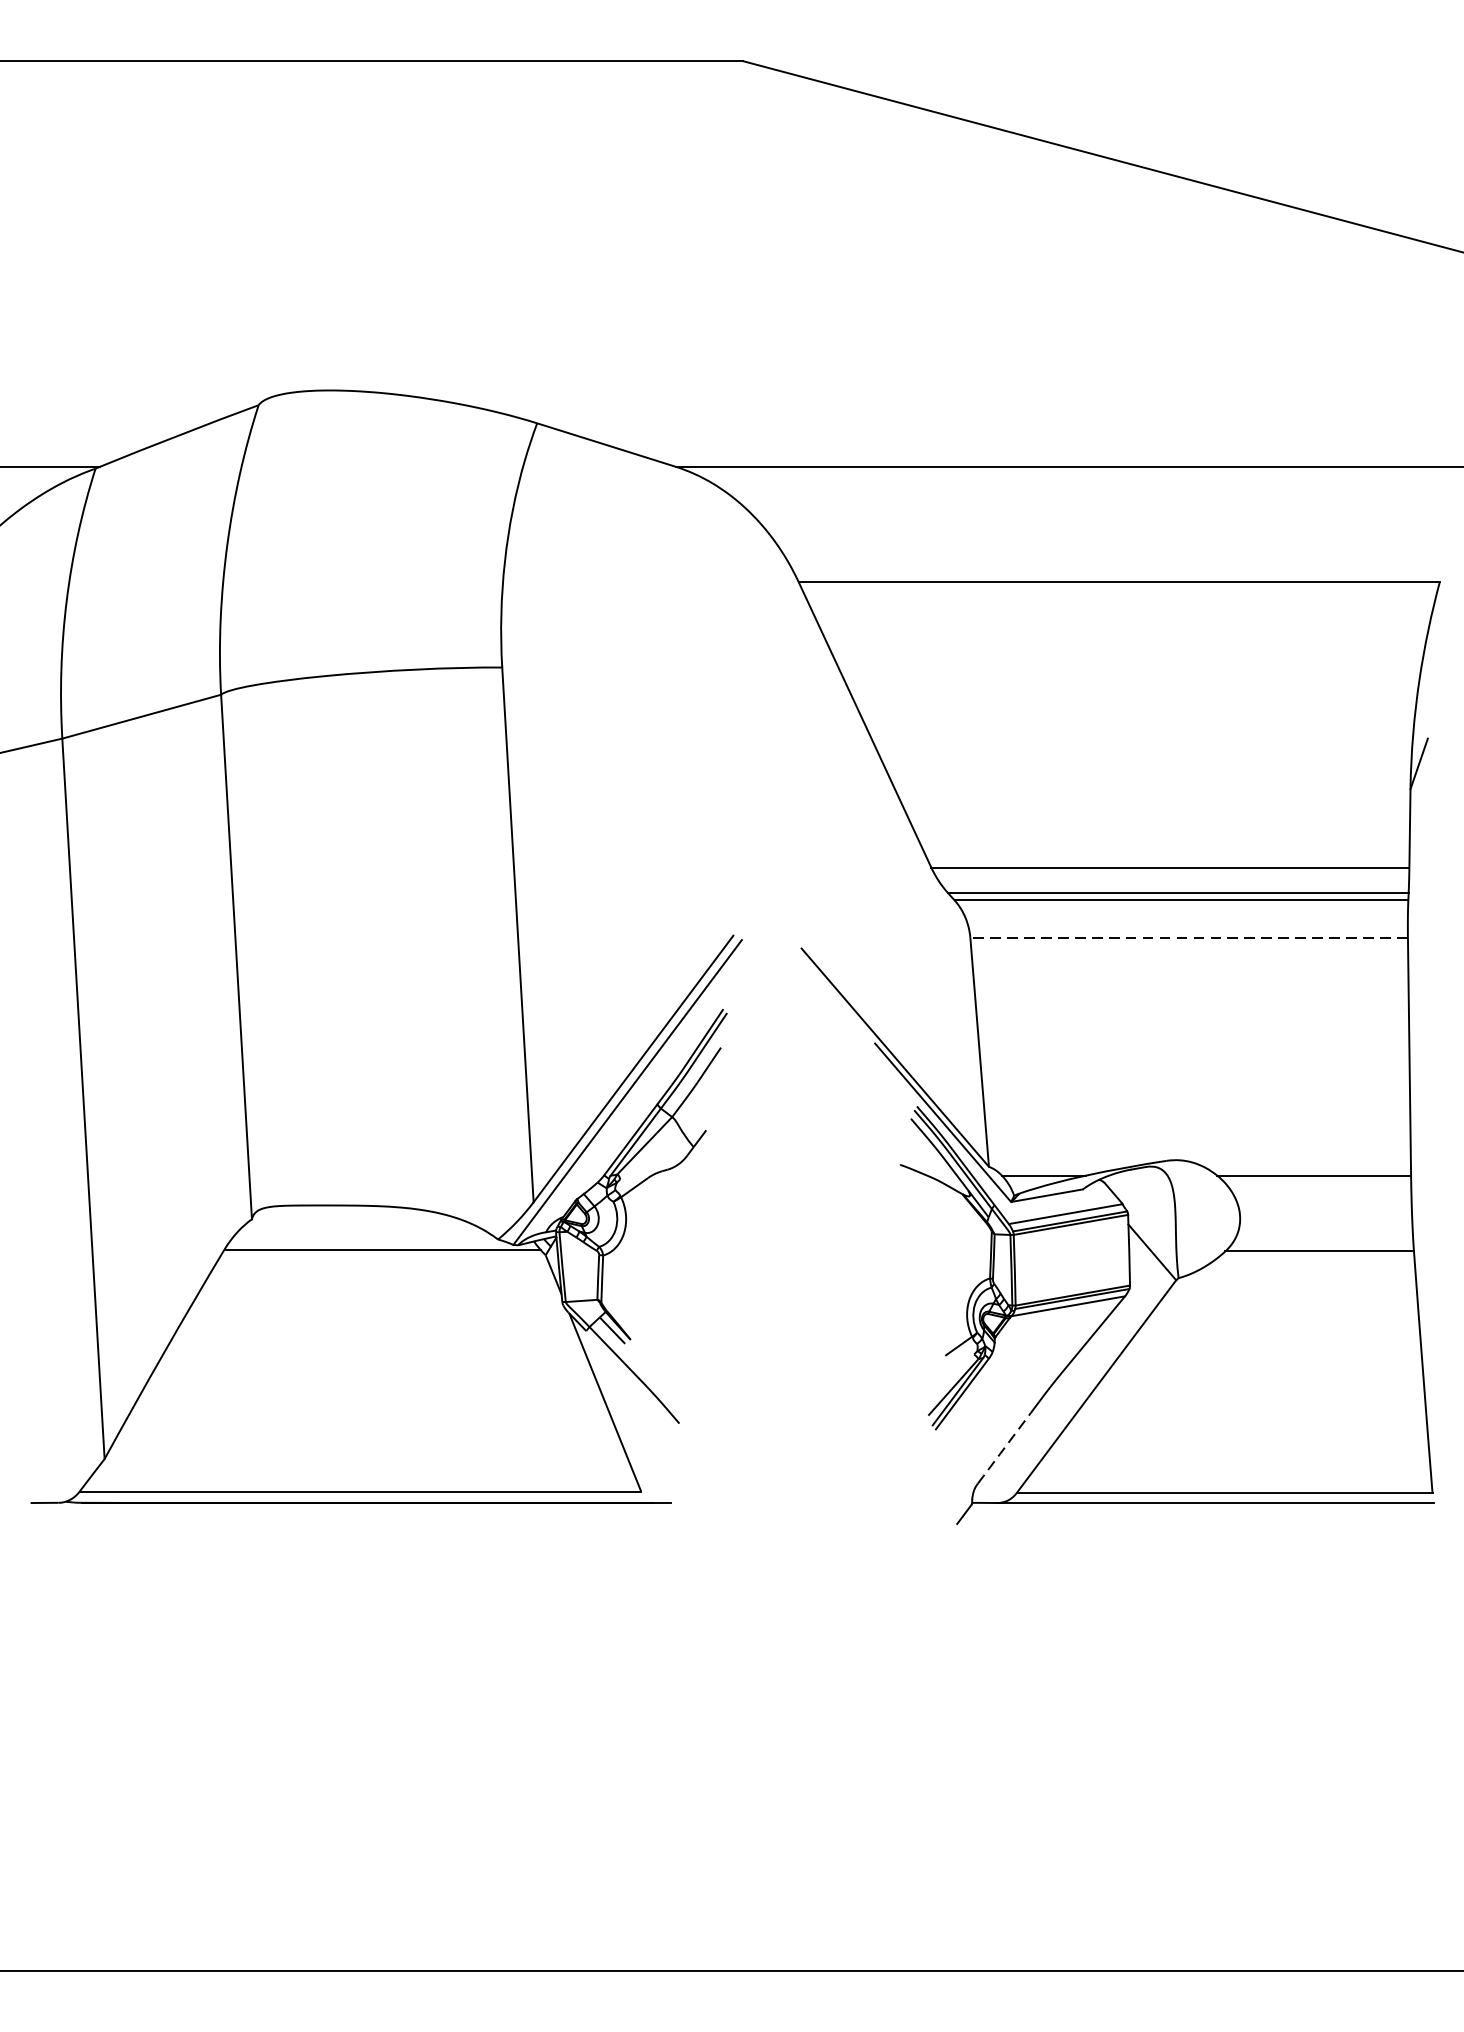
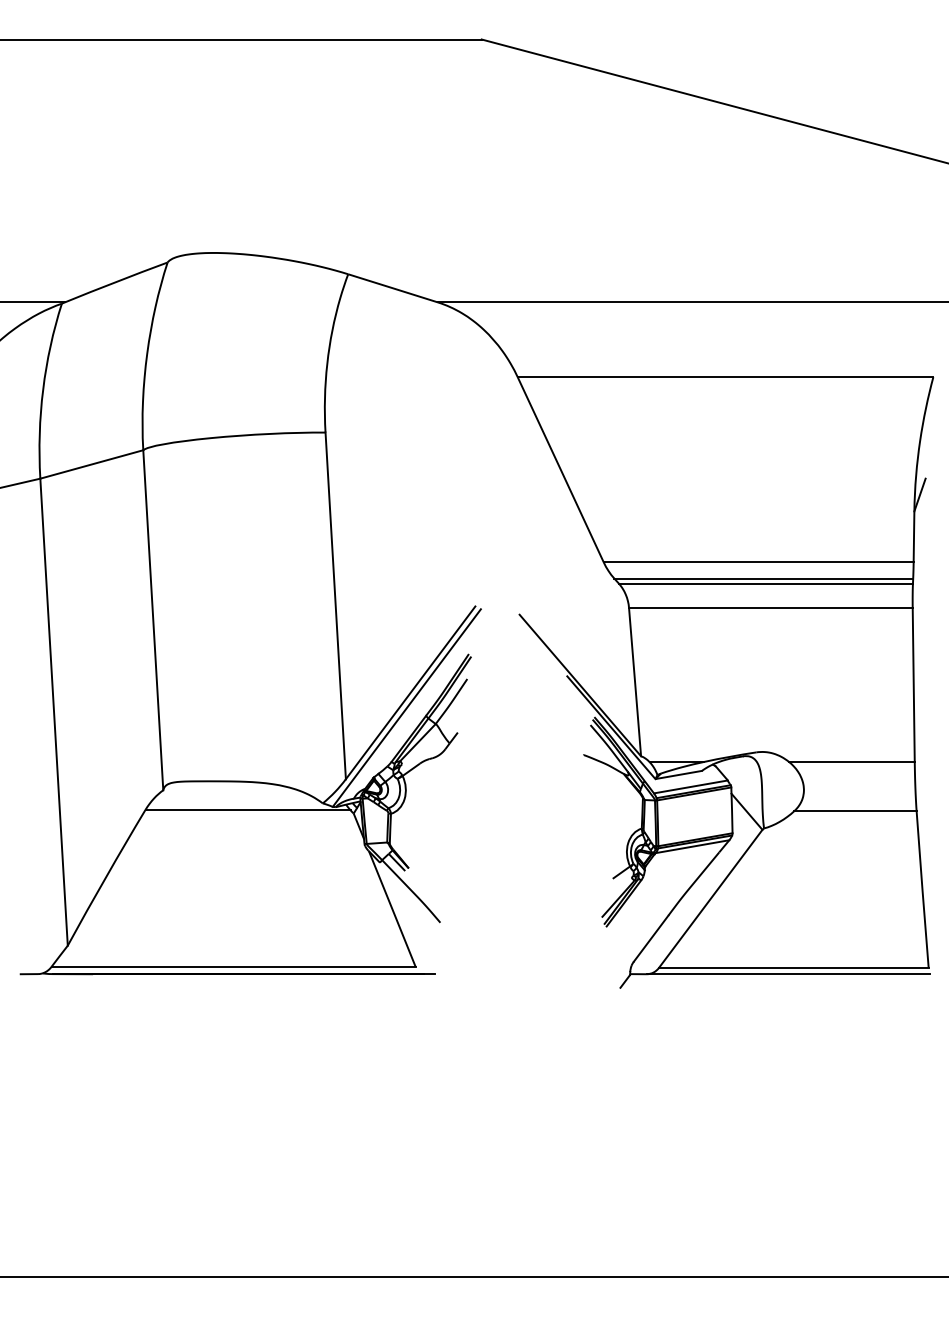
line: (1188, 937) -> (770, 607), dashed -> solid
line: (1005, 1447) -> (651, 938), dashed -> solid

